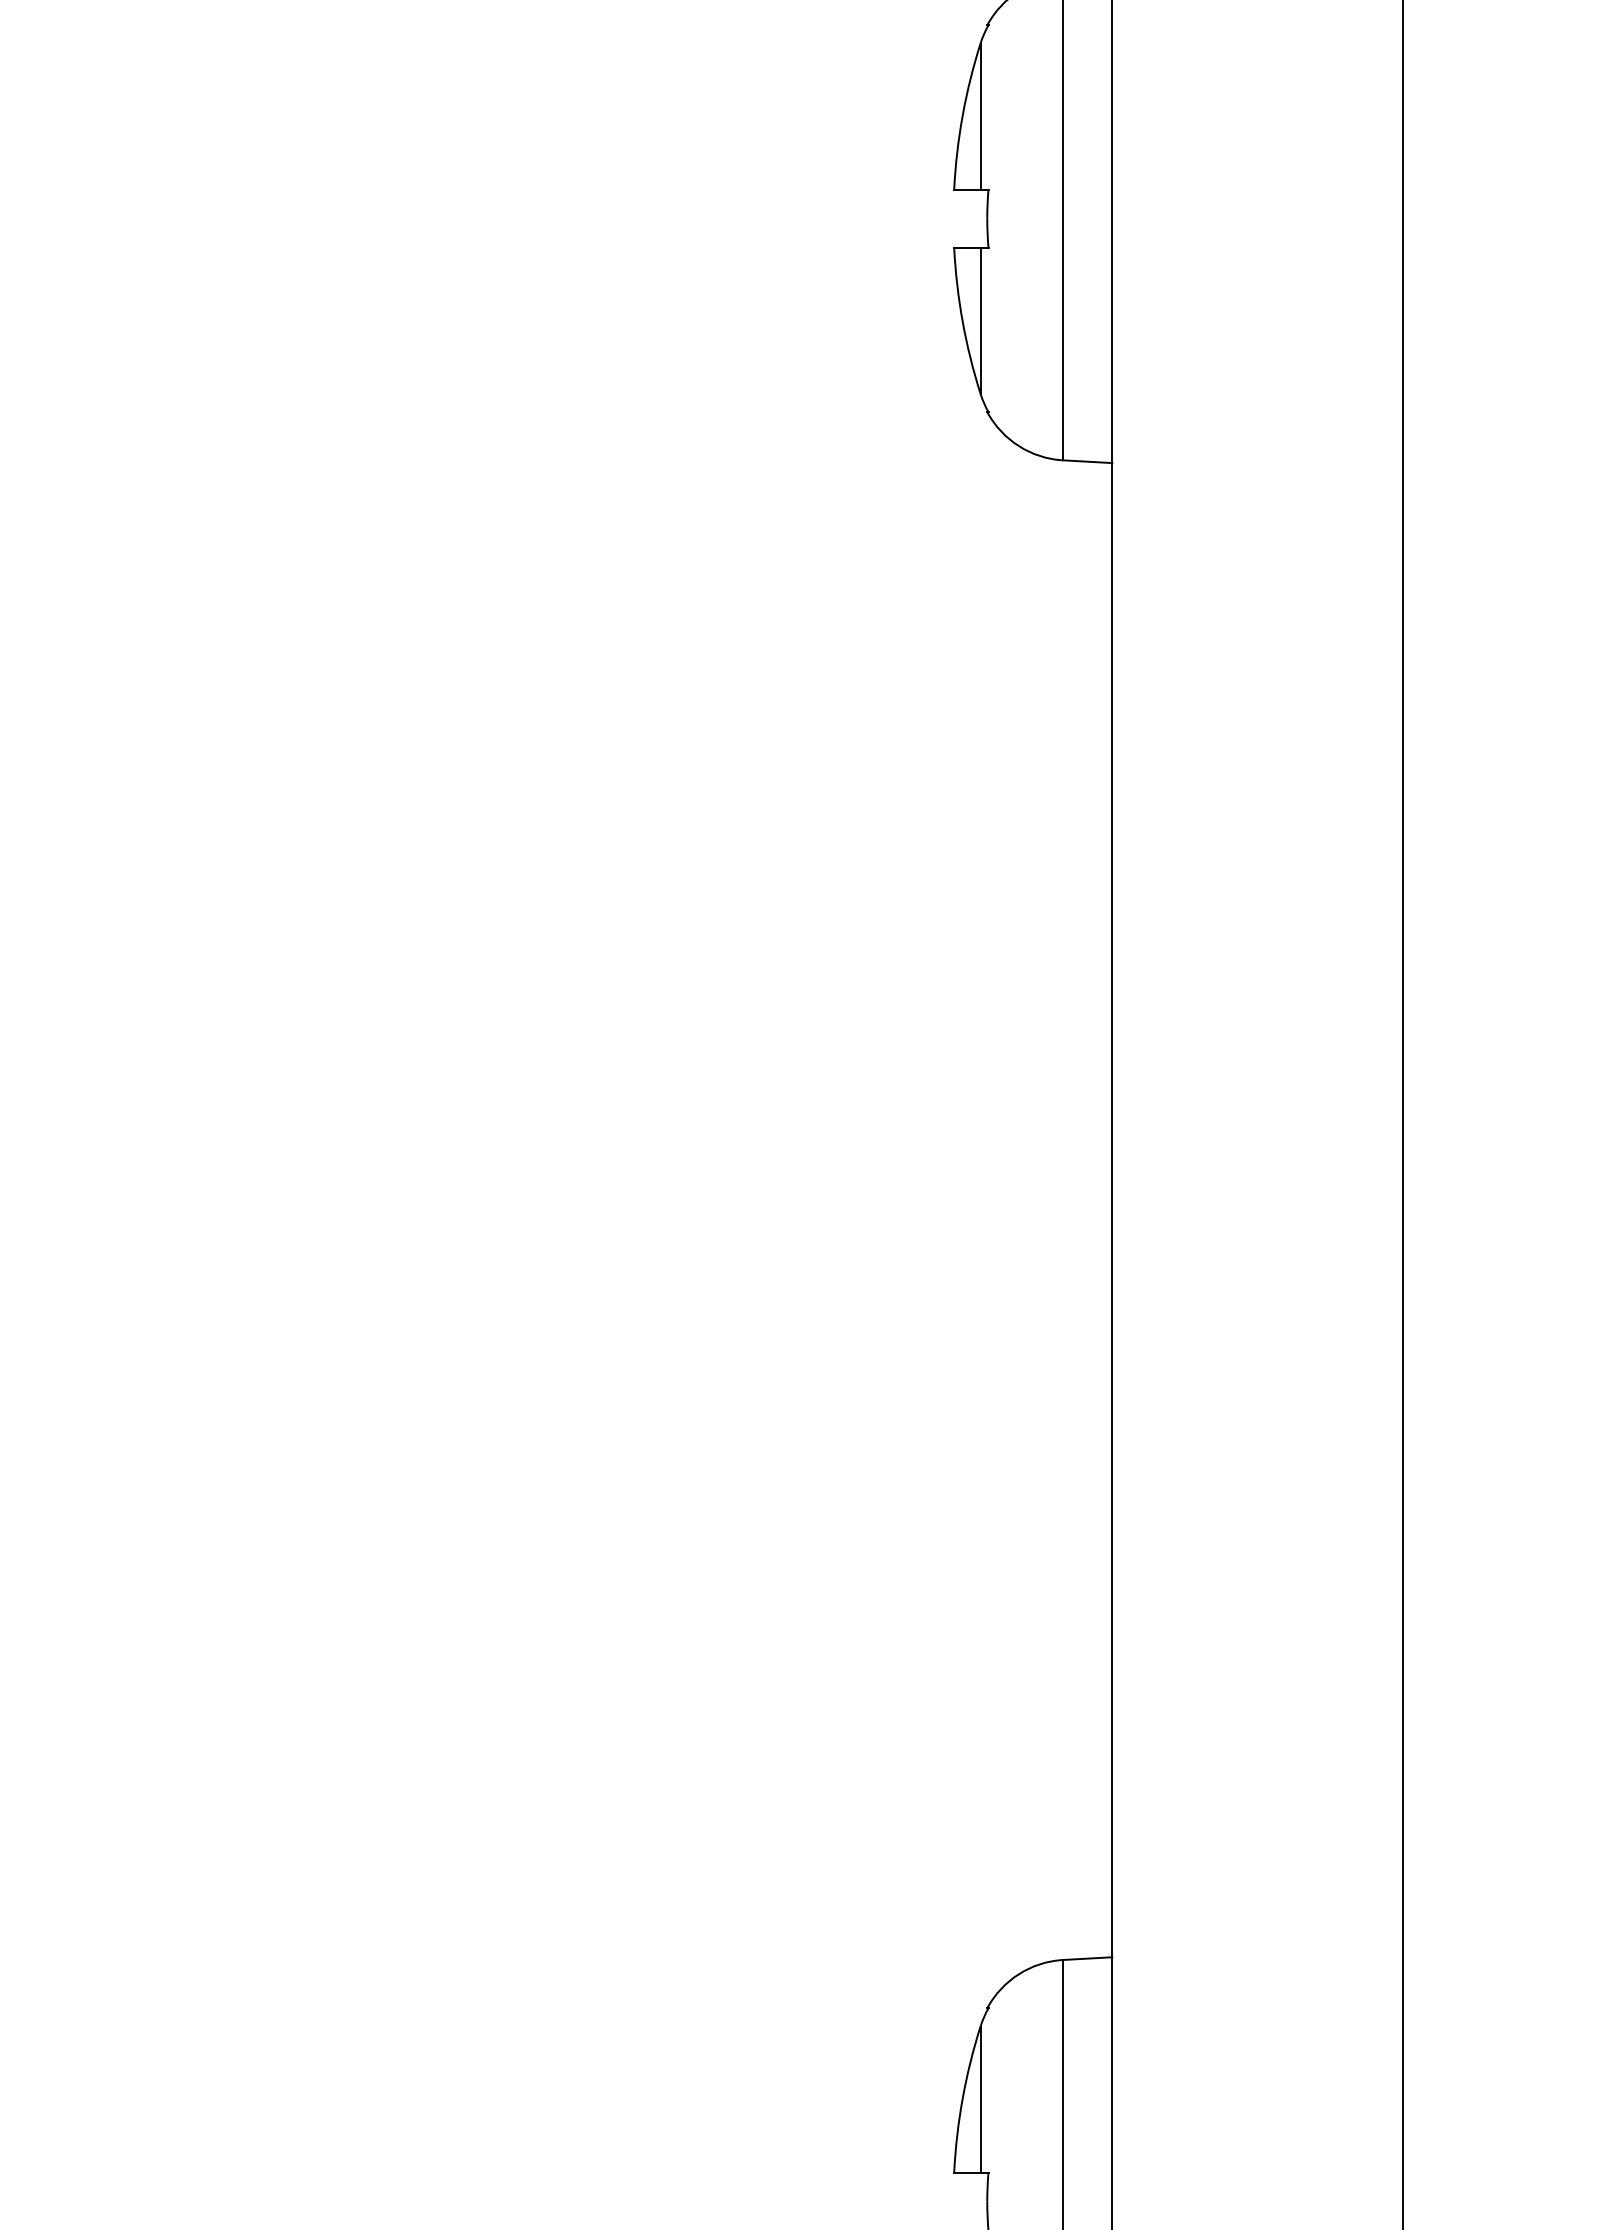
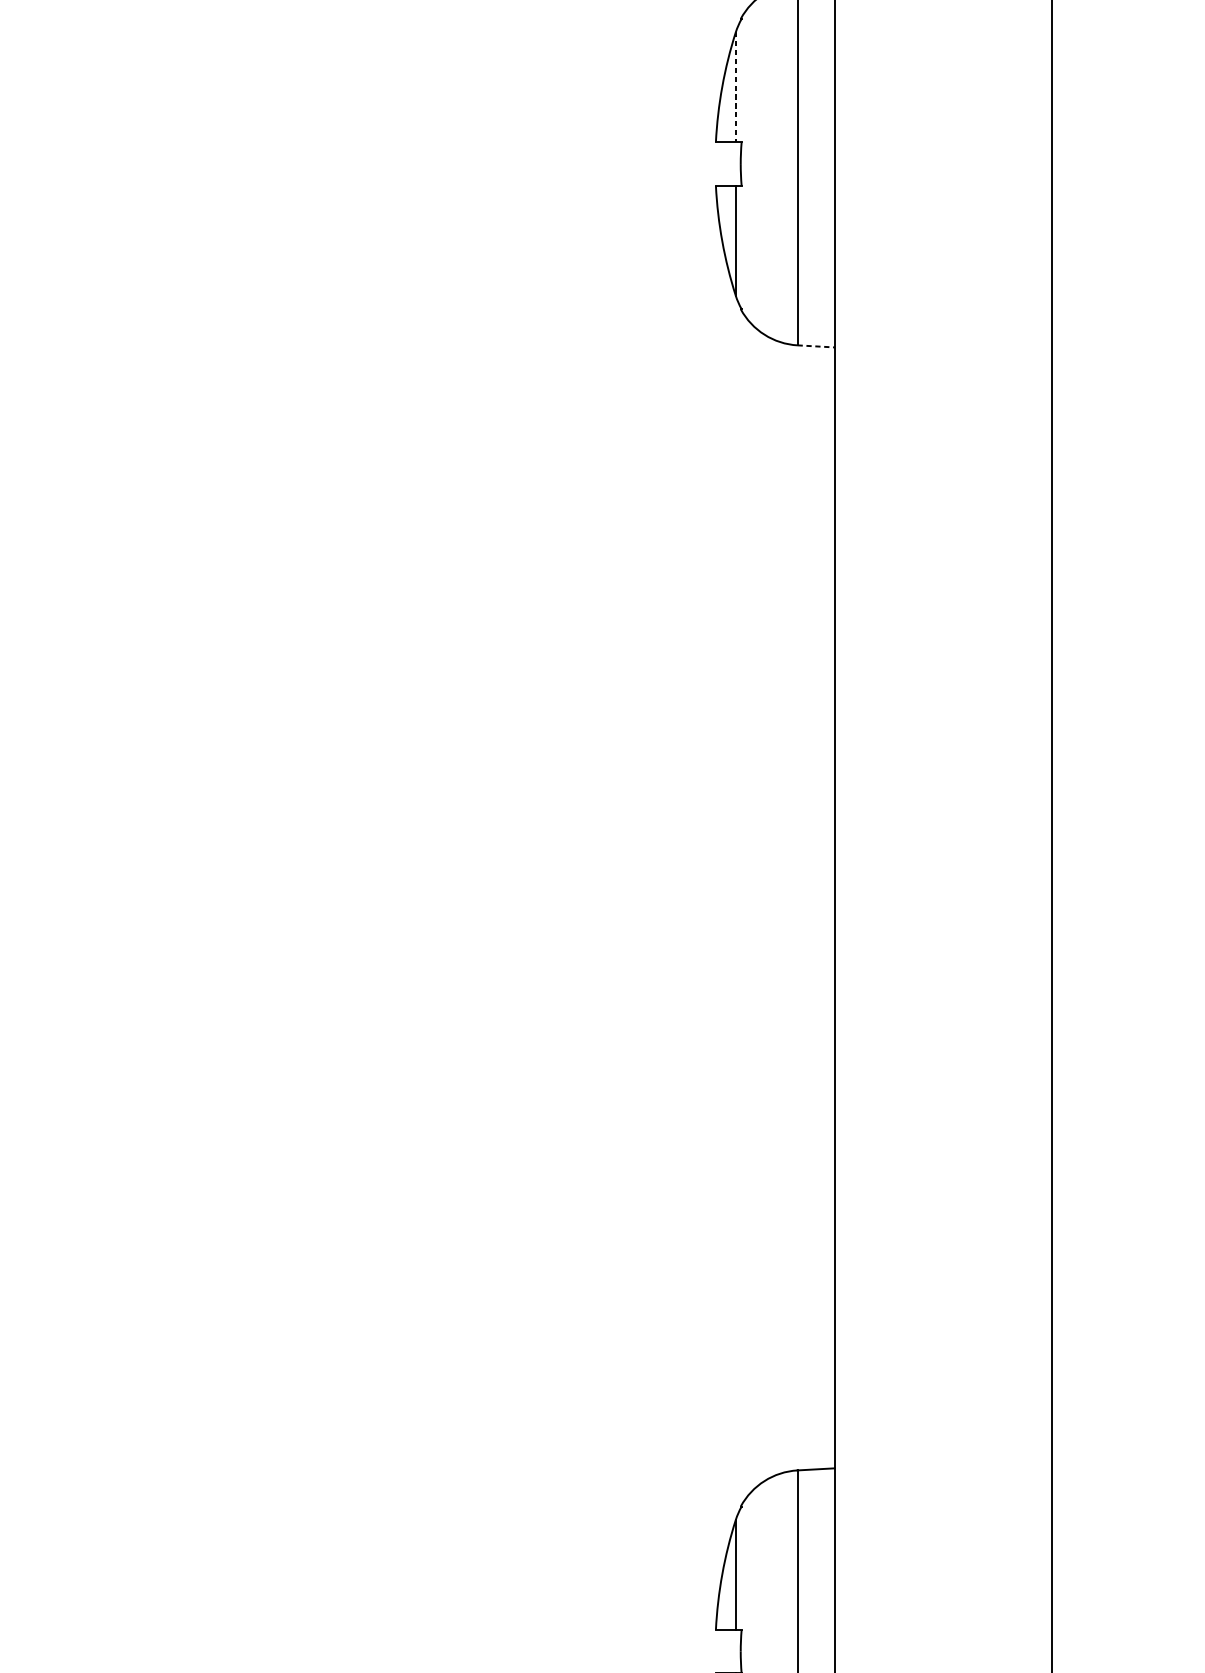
line: (980, 116) -> (735, 87), solid -> dashed
line: (1087, 461) -> (815, 346), solid -> dashed

